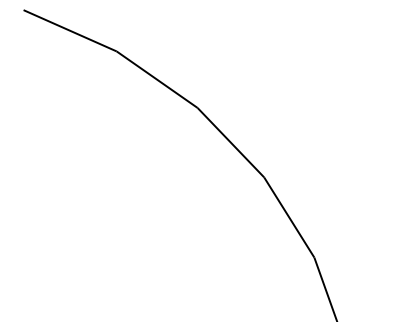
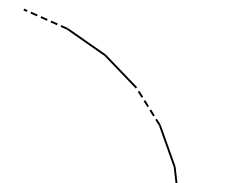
line: (69, 31) -> (45, 19), solid -> dashed
line: (288, 217) -> (147, 106), solid -> dashed

